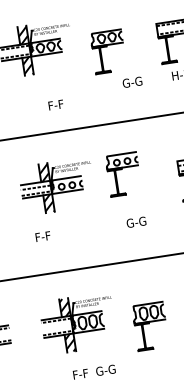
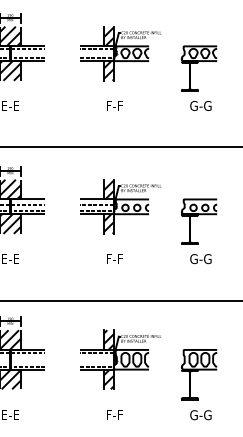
text: (132, 81) -> (200, 105), moved
text: (55, 104) -> (114, 105), moved
part: (124, 174) -> (199, 221), moved
text: (42, 236) -> (114, 258), moved
text: (105, 370) -> (200, 415), moved

